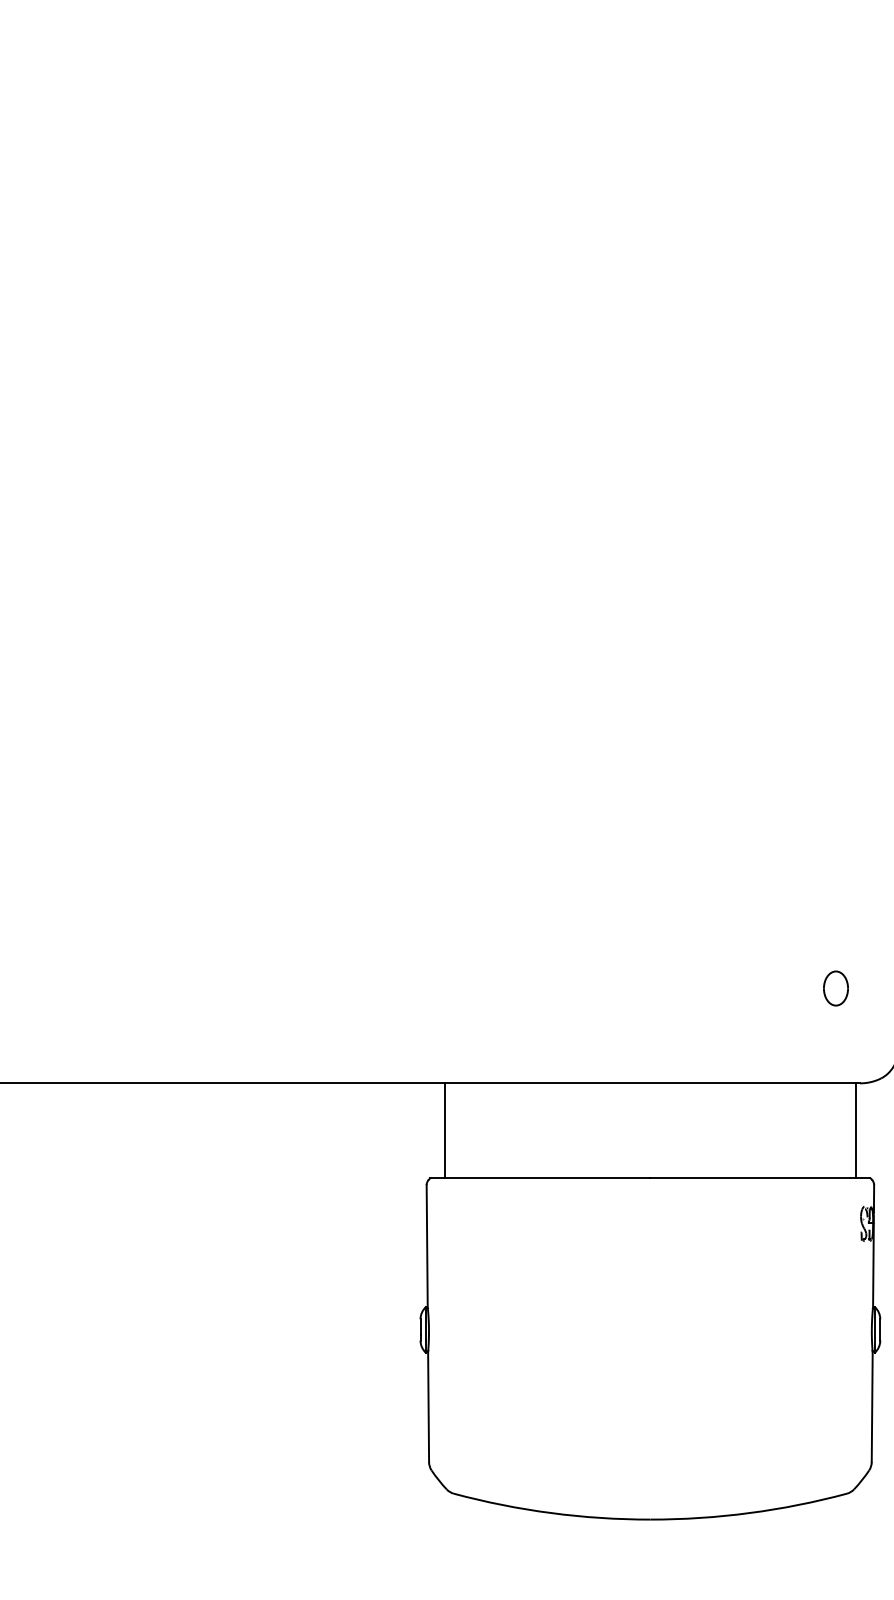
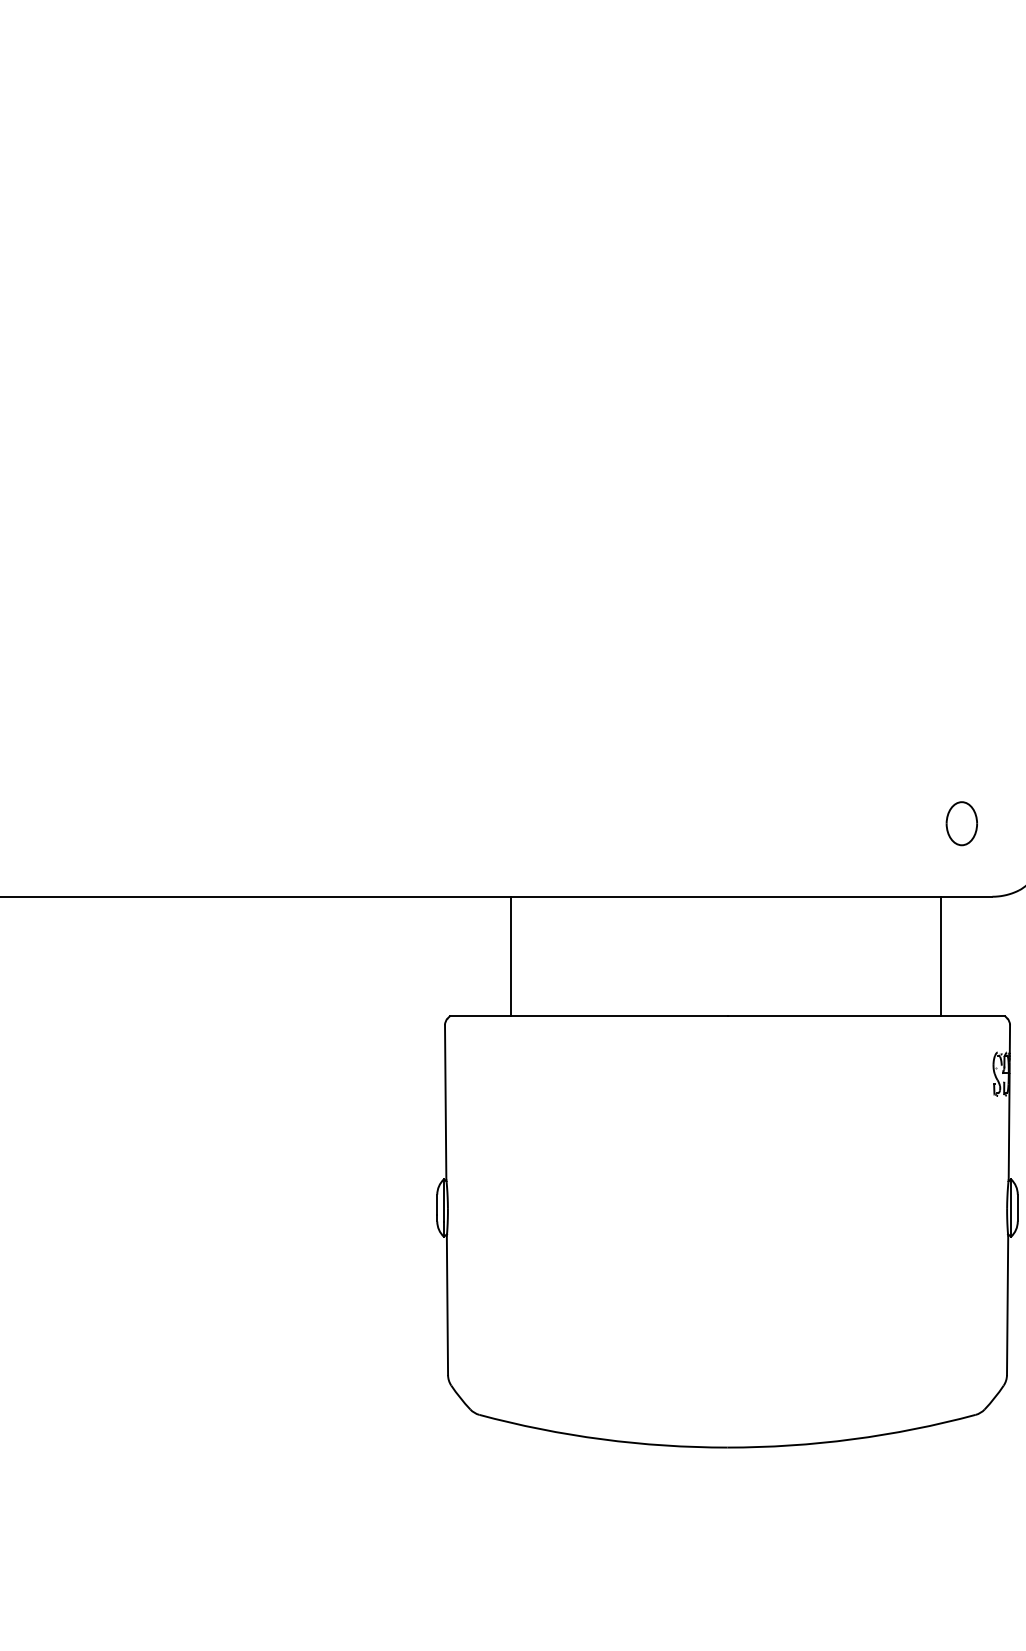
part: (835, 988) -> (961, 823), moved
line: (444, 1130) -> (510, 956), moved
line: (856, 1130) -> (941, 956), moved

